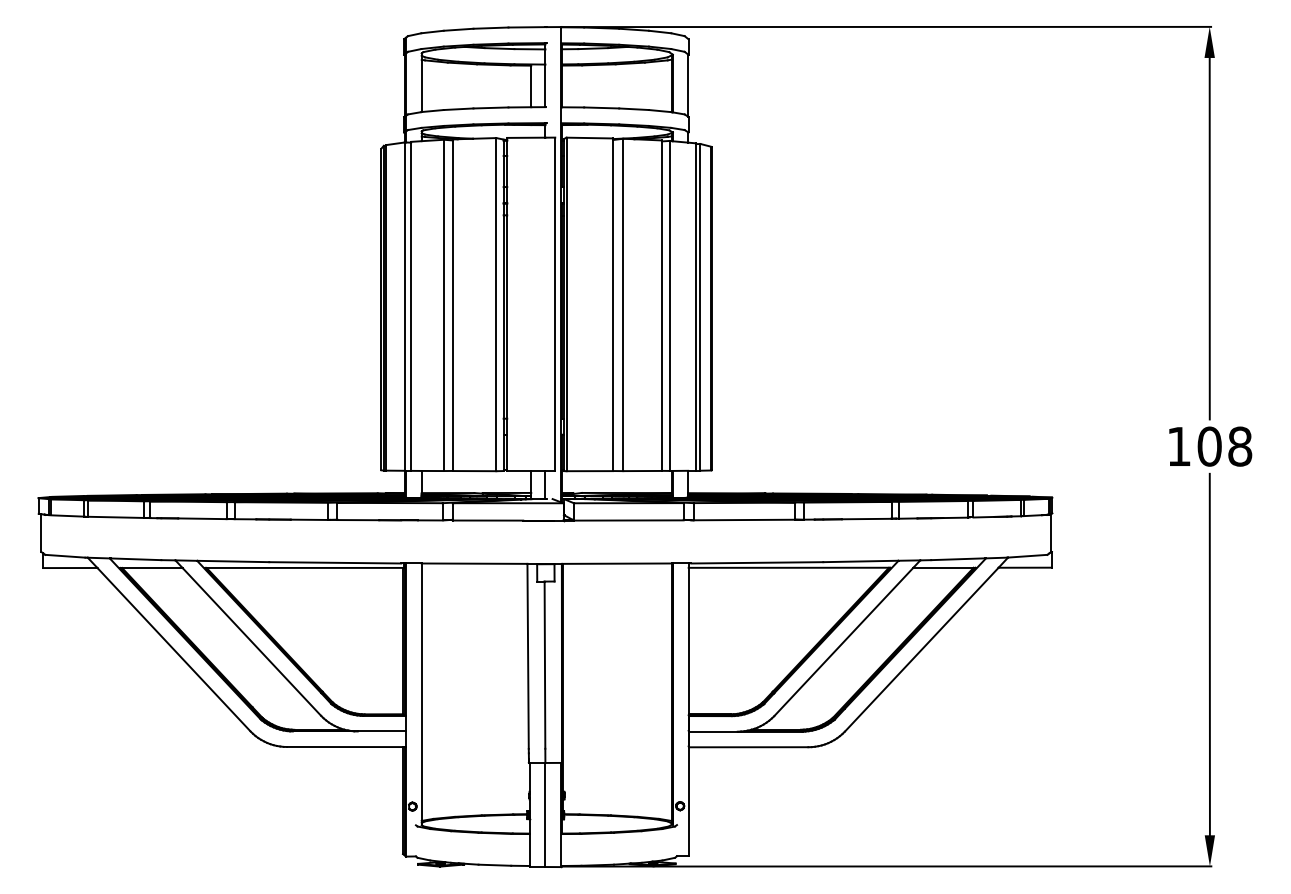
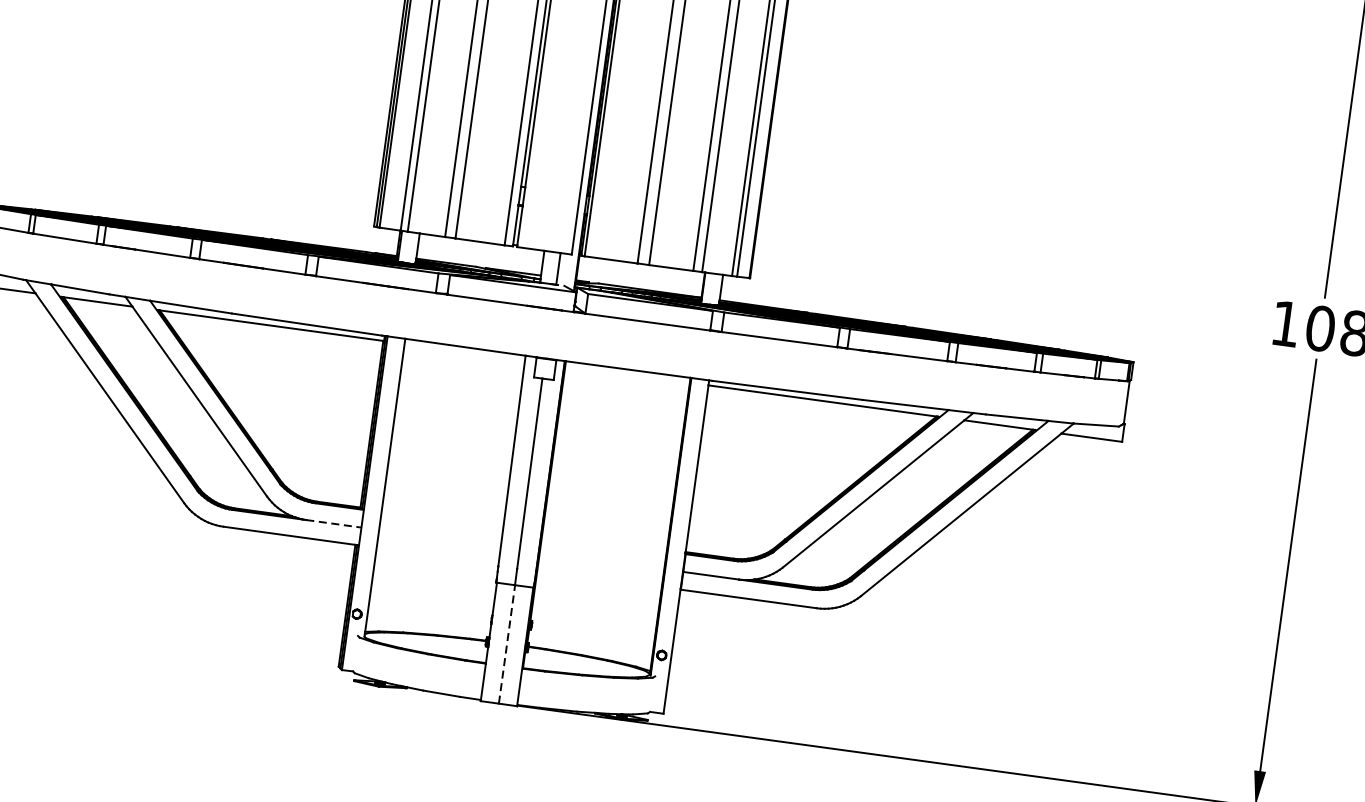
line: (382, 731) -> (334, 523), solid -> dashed
line: (545, 814) -> (507, 643), solid -> dashed

